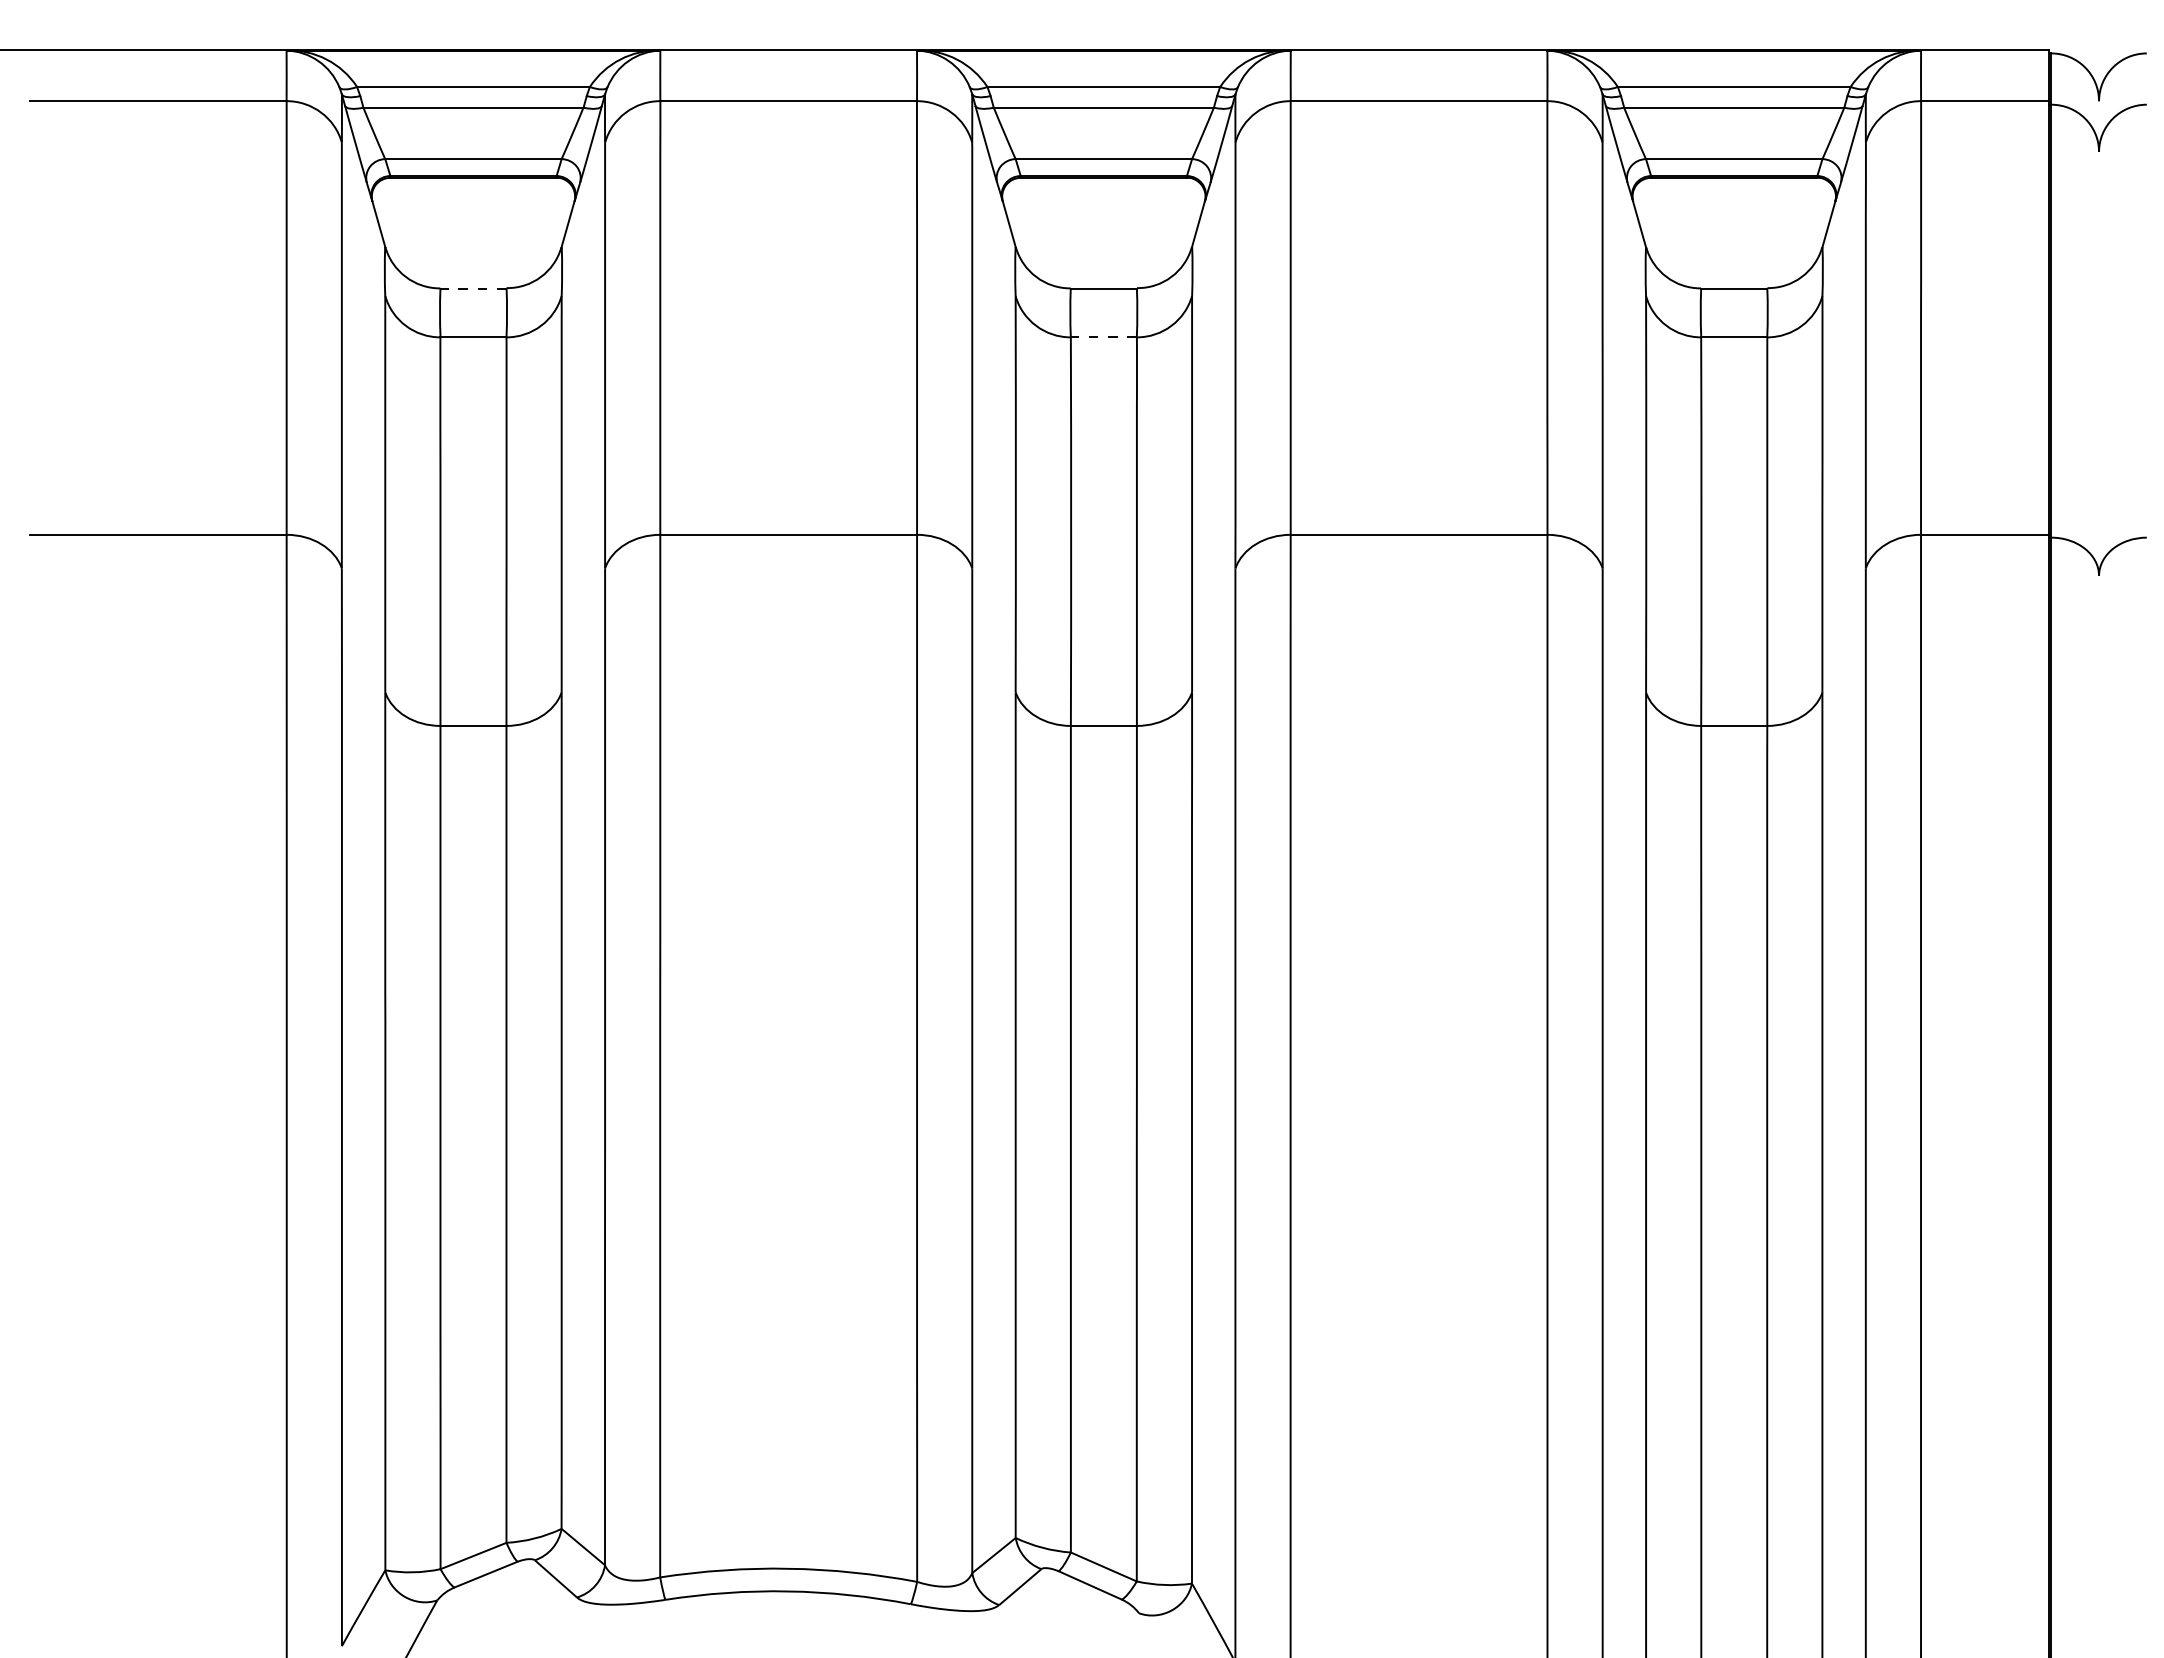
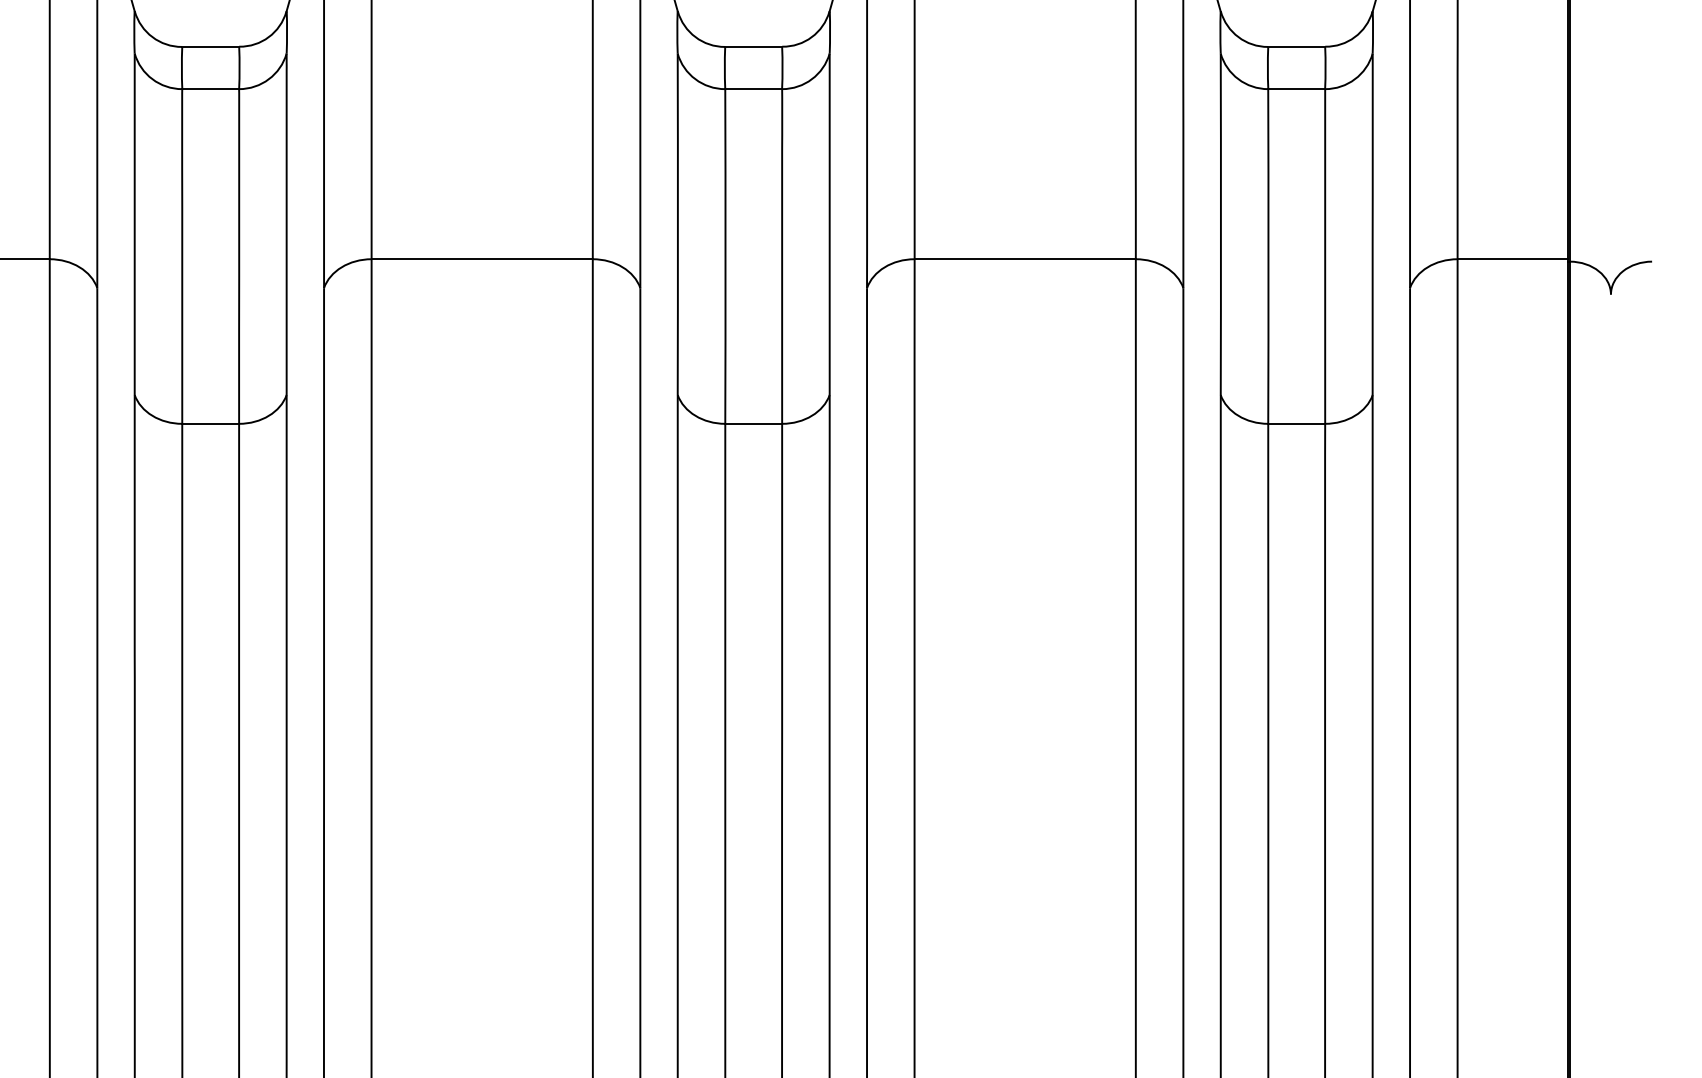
line: (472, 288) -> (209, 47), dashed -> solid
line: (1103, 337) -> (753, 89), dashed -> solid

